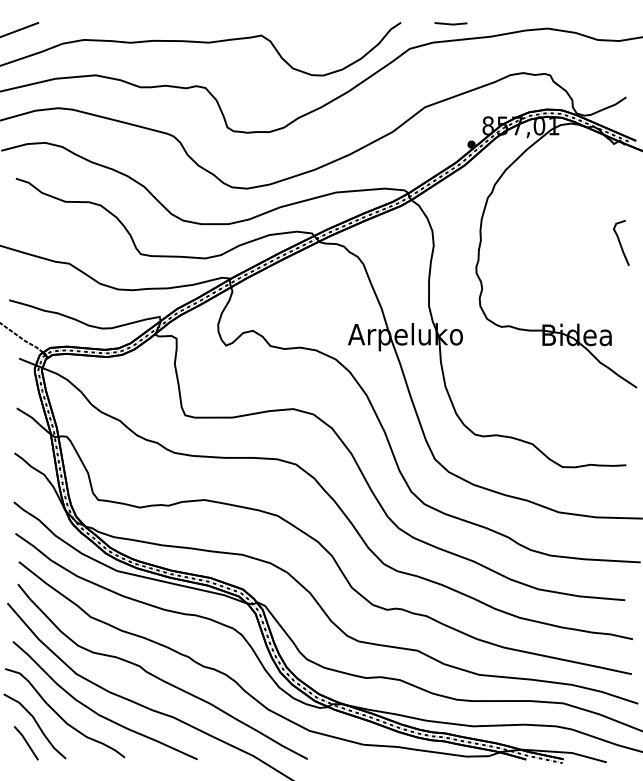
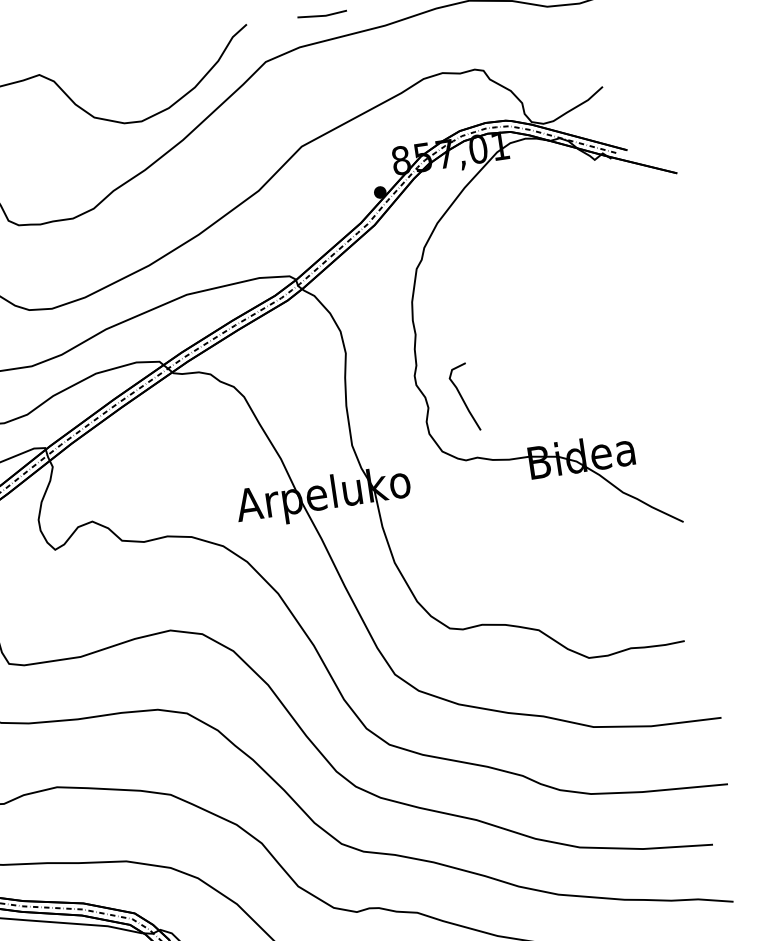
curve: (620, 242) -> (462, 397), moved

